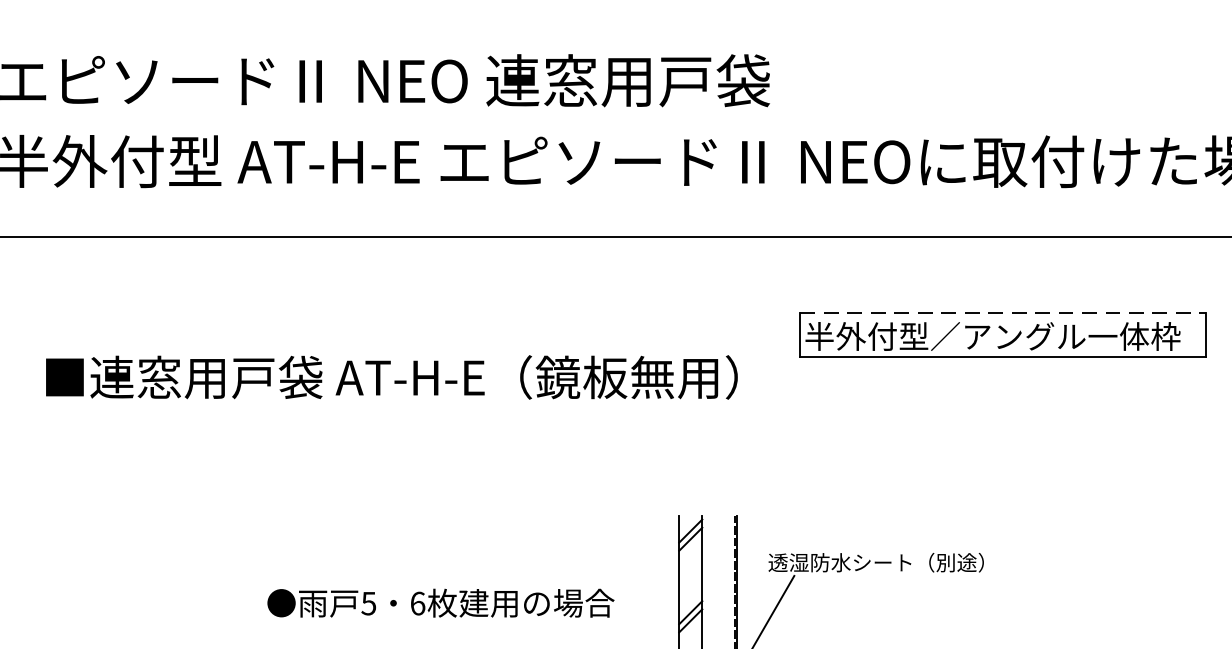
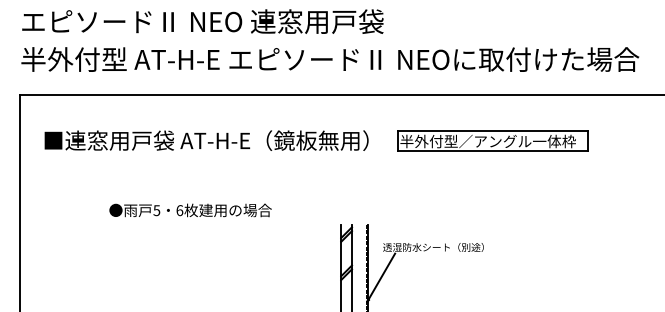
line: (1002, 312) -> (492, 130), dashed -> solid
text: (391, 377) -> (206, 140), moved
text: (440, 603) -> (190, 210), moved

